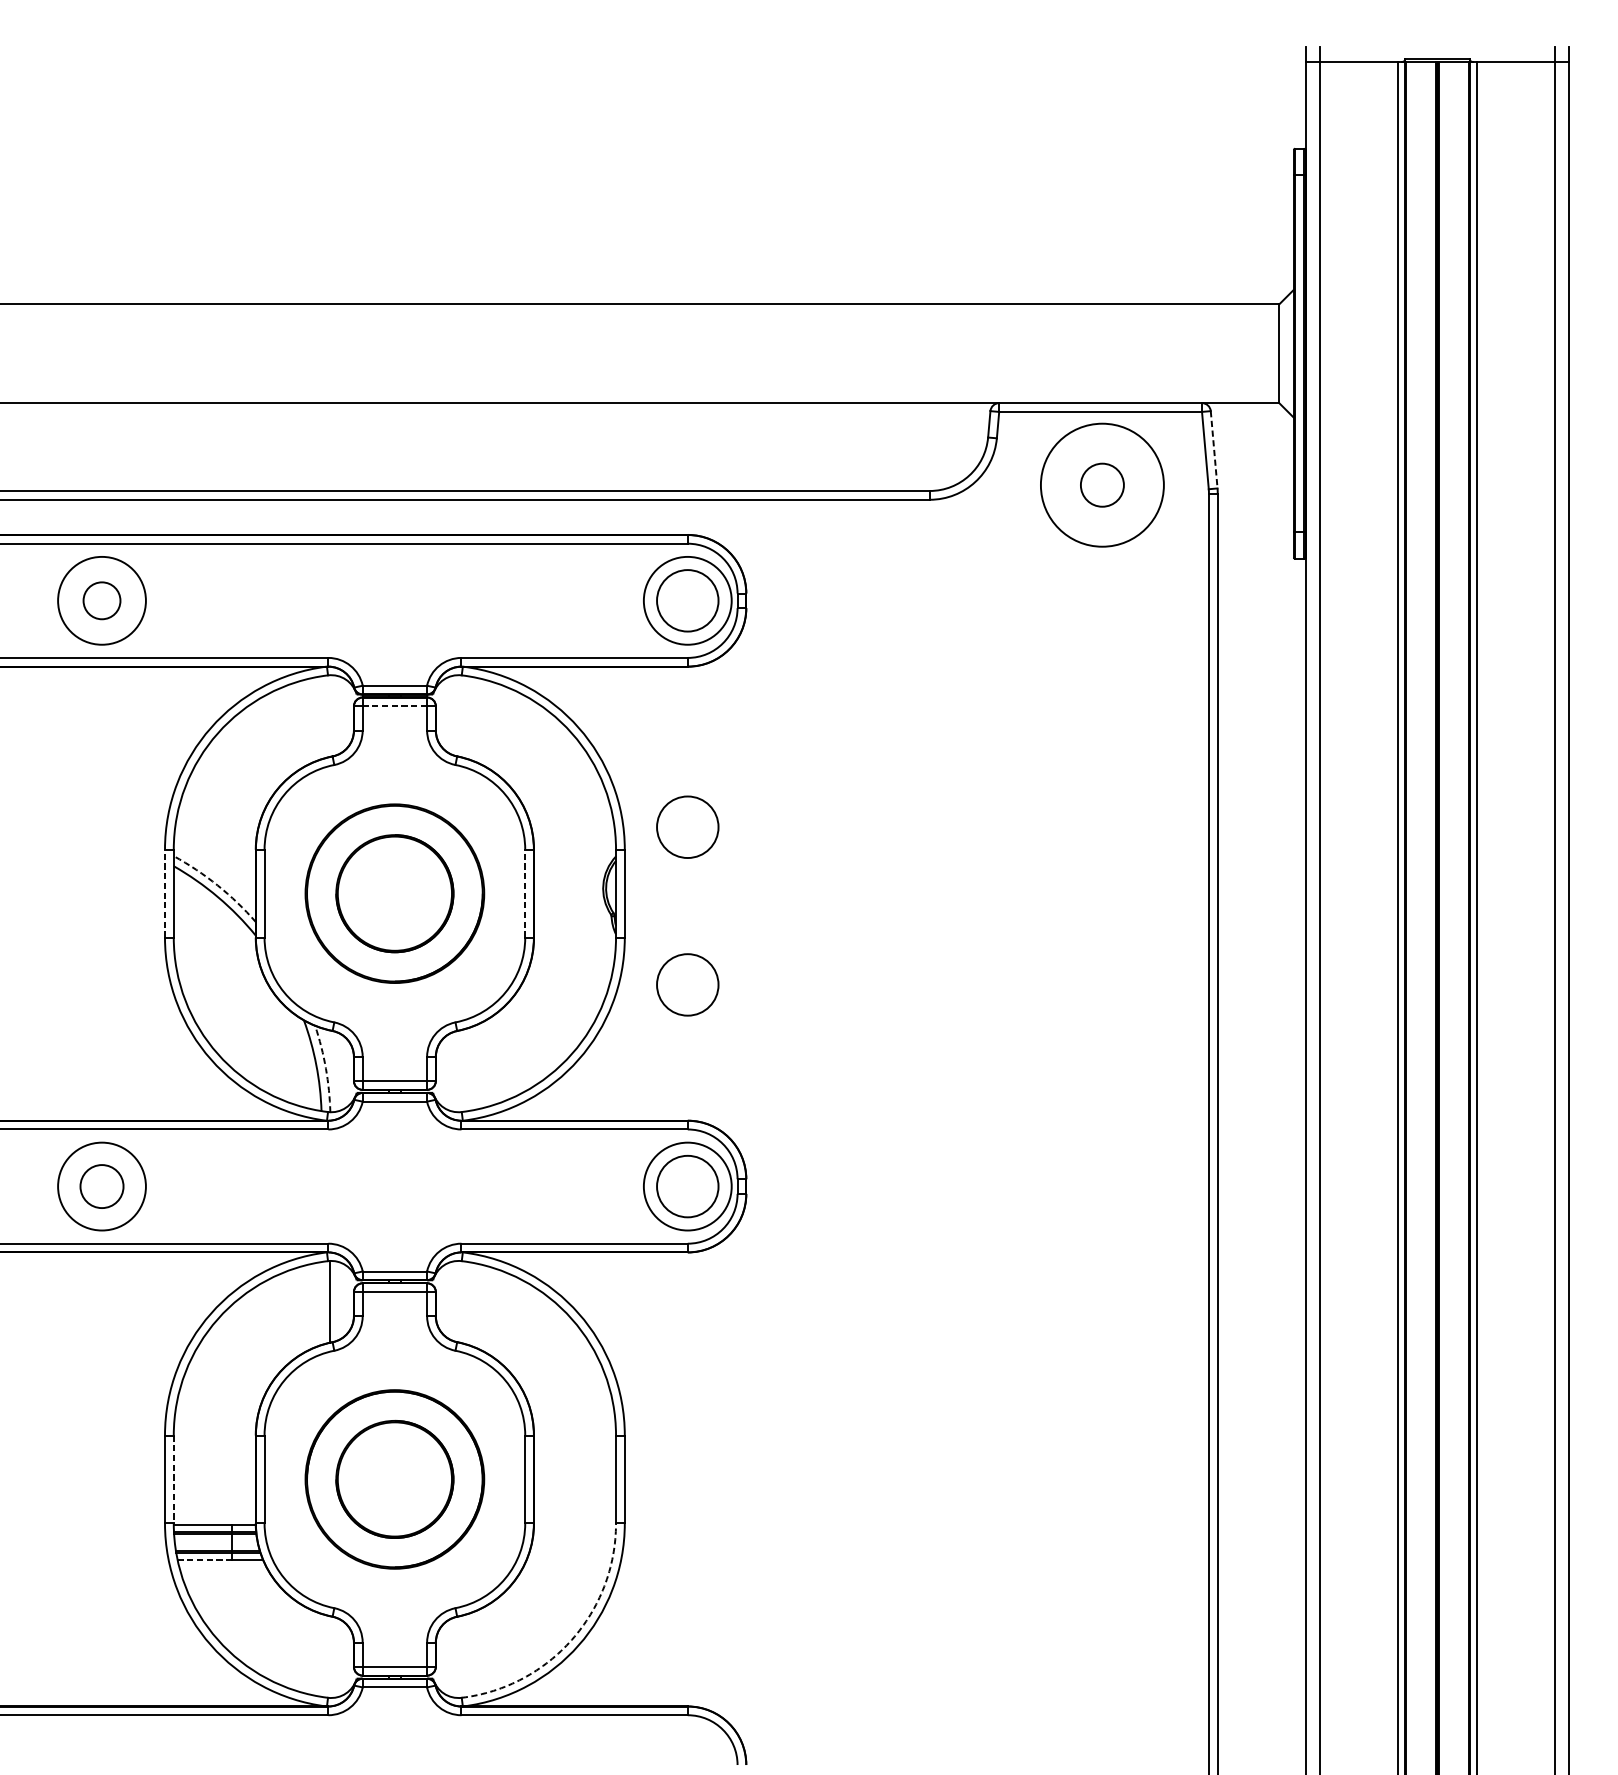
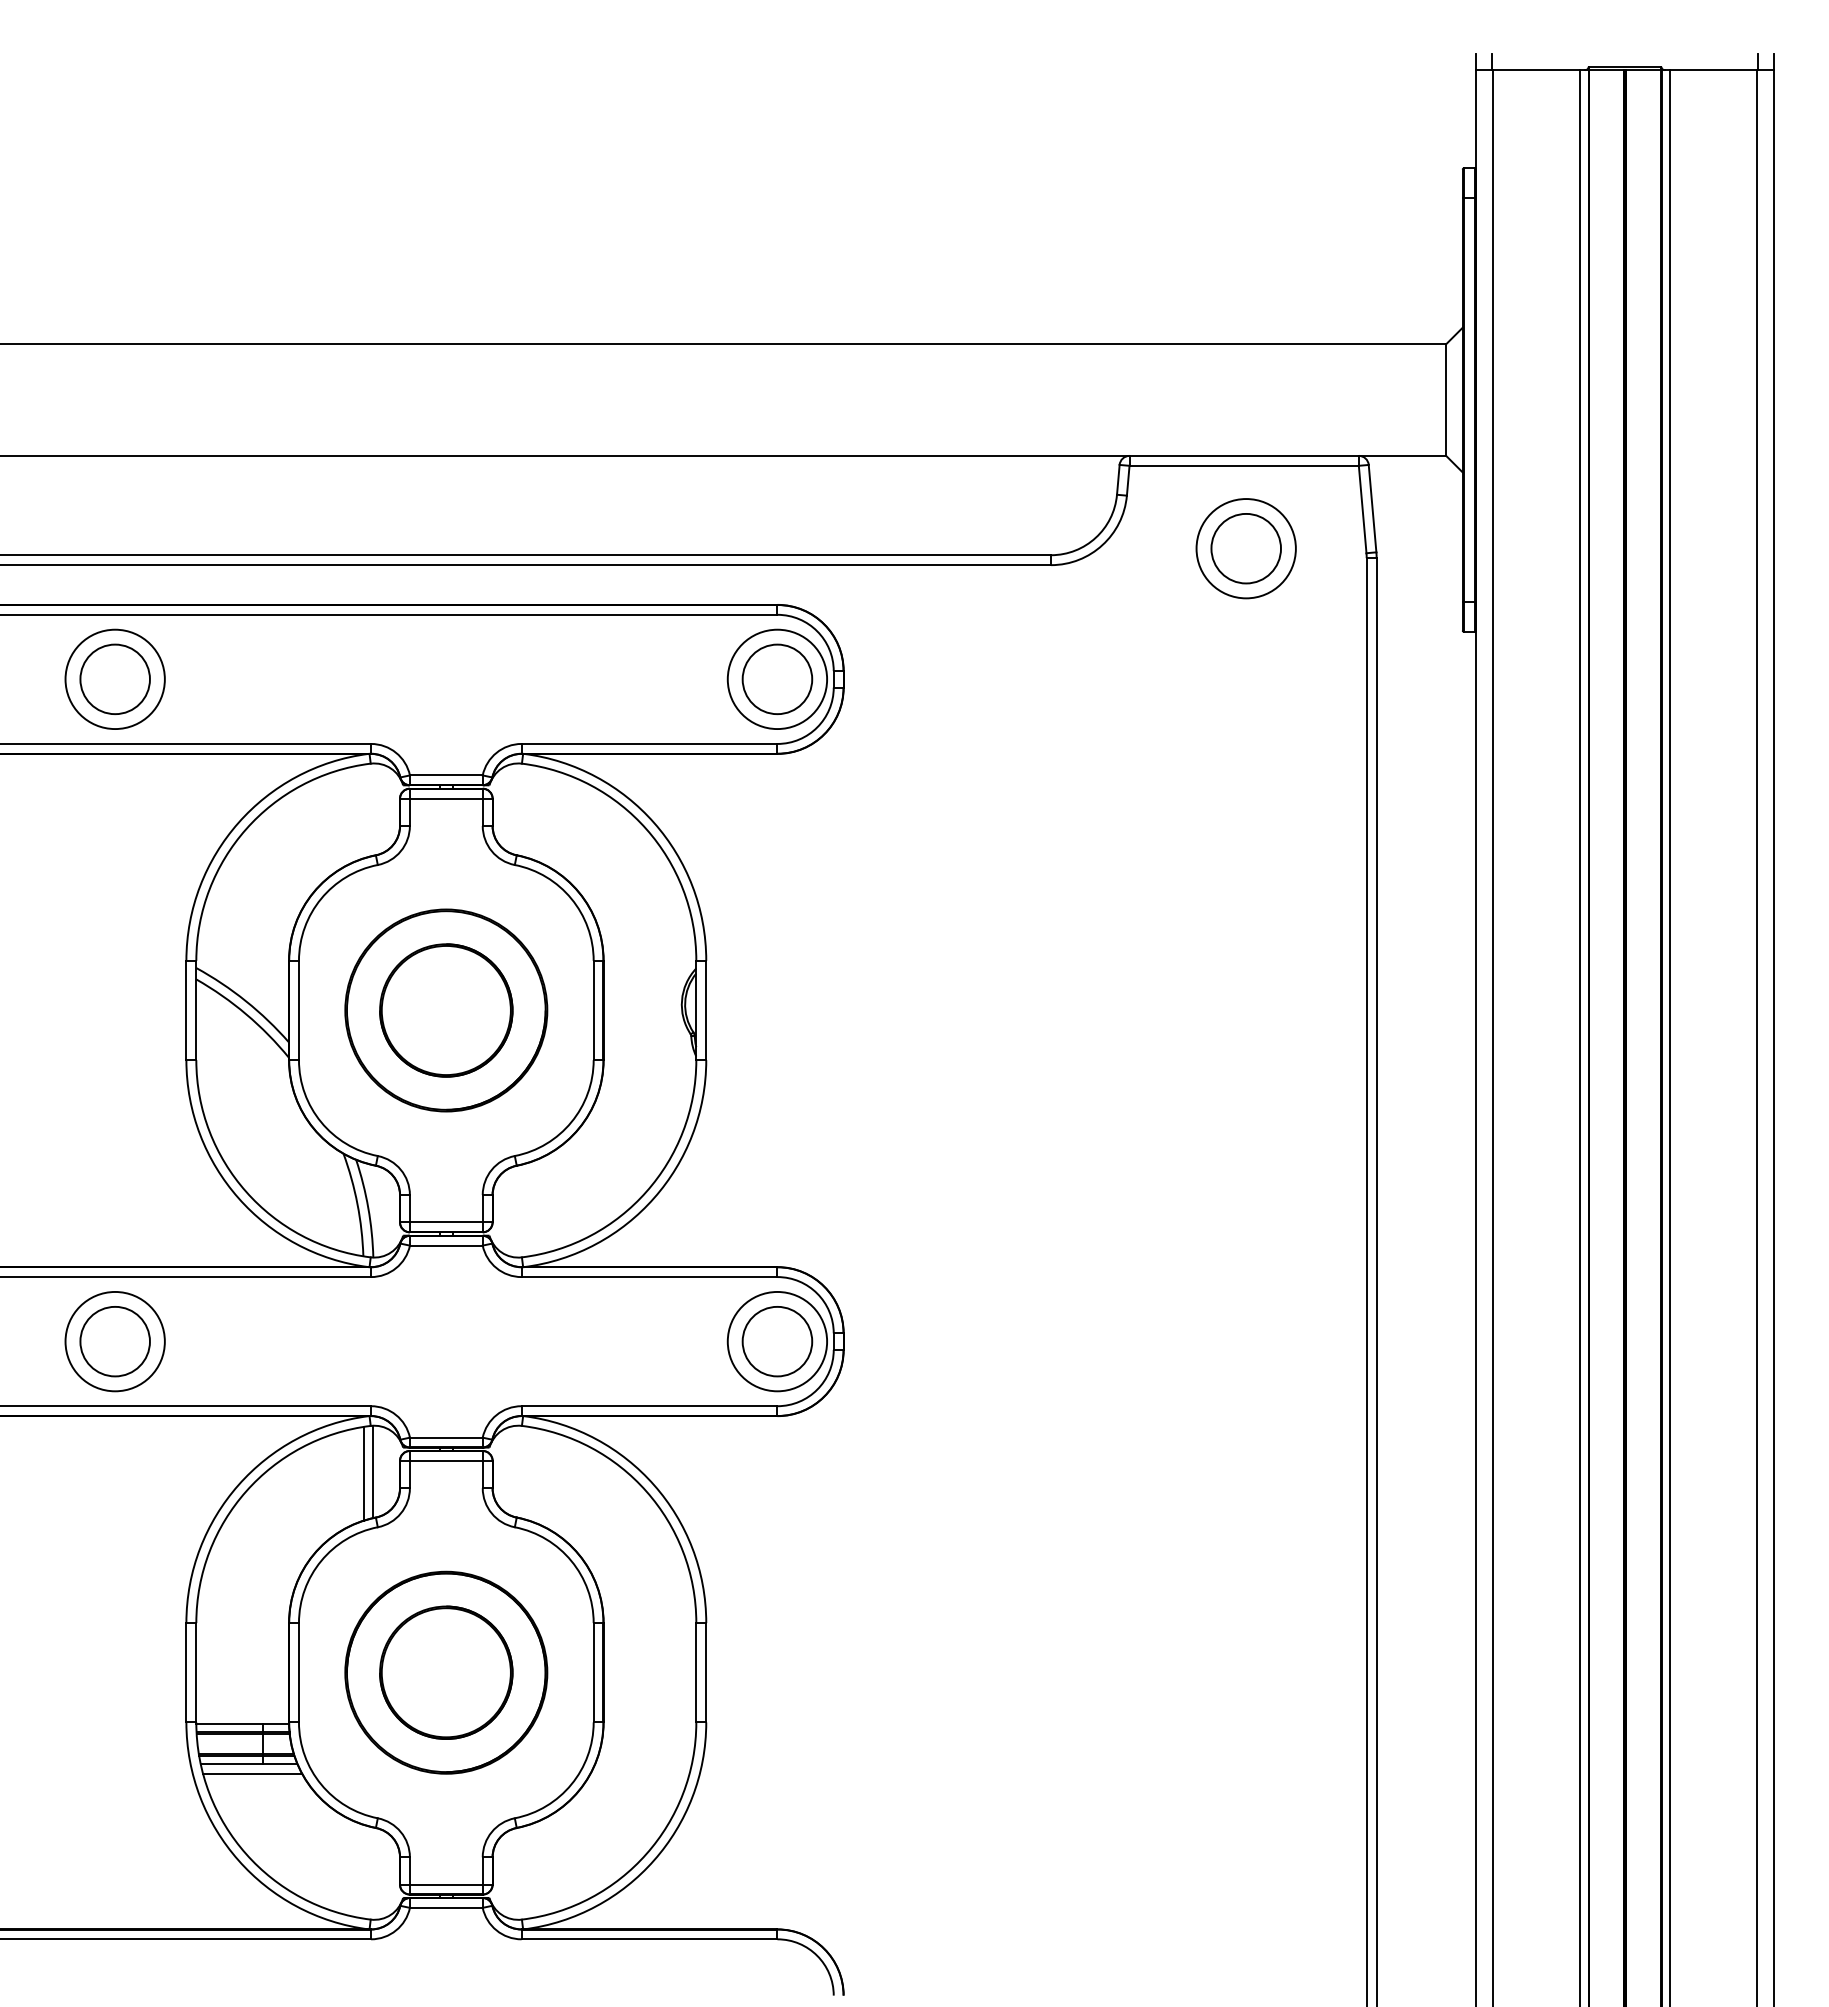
line: (1214, 449) -> (1372, 508), dashed -> solid
circle: (1101, 485) -> (1245, 548), size x0.71
circle: (1102, 485) -> (1246, 548), size x1.43
circle: (101, 600) -> (114, 679), size x1.67
line: (394, 706) -> (445, 798), dashed -> solid
circle: (687, 826) -> (777, 934), removed
arc: (217, 885) -> (245, 1001), dashed -> solid
line: (165, 893) -> (186, 1010), dashed -> solid
line: (525, 893) -> (593, 1010), dashed -> solid
circle: (687, 984) -> (777, 1113), removed
arc: (326, 1068) -> (368, 1208), dashed -> solid
circle: (101, 1186) -> (114, 1341), size x1.43
line: (321, 1303) -> (363, 1473), added
line: (173, 1479) -> (196, 1672), dashed -> solid
line: (204, 1559) -> (231, 1763), dashed -> solid
line: (223, 1568) -> (252, 1773), added
arc: (571, 1640) -> (646, 1854), dashed -> solid

